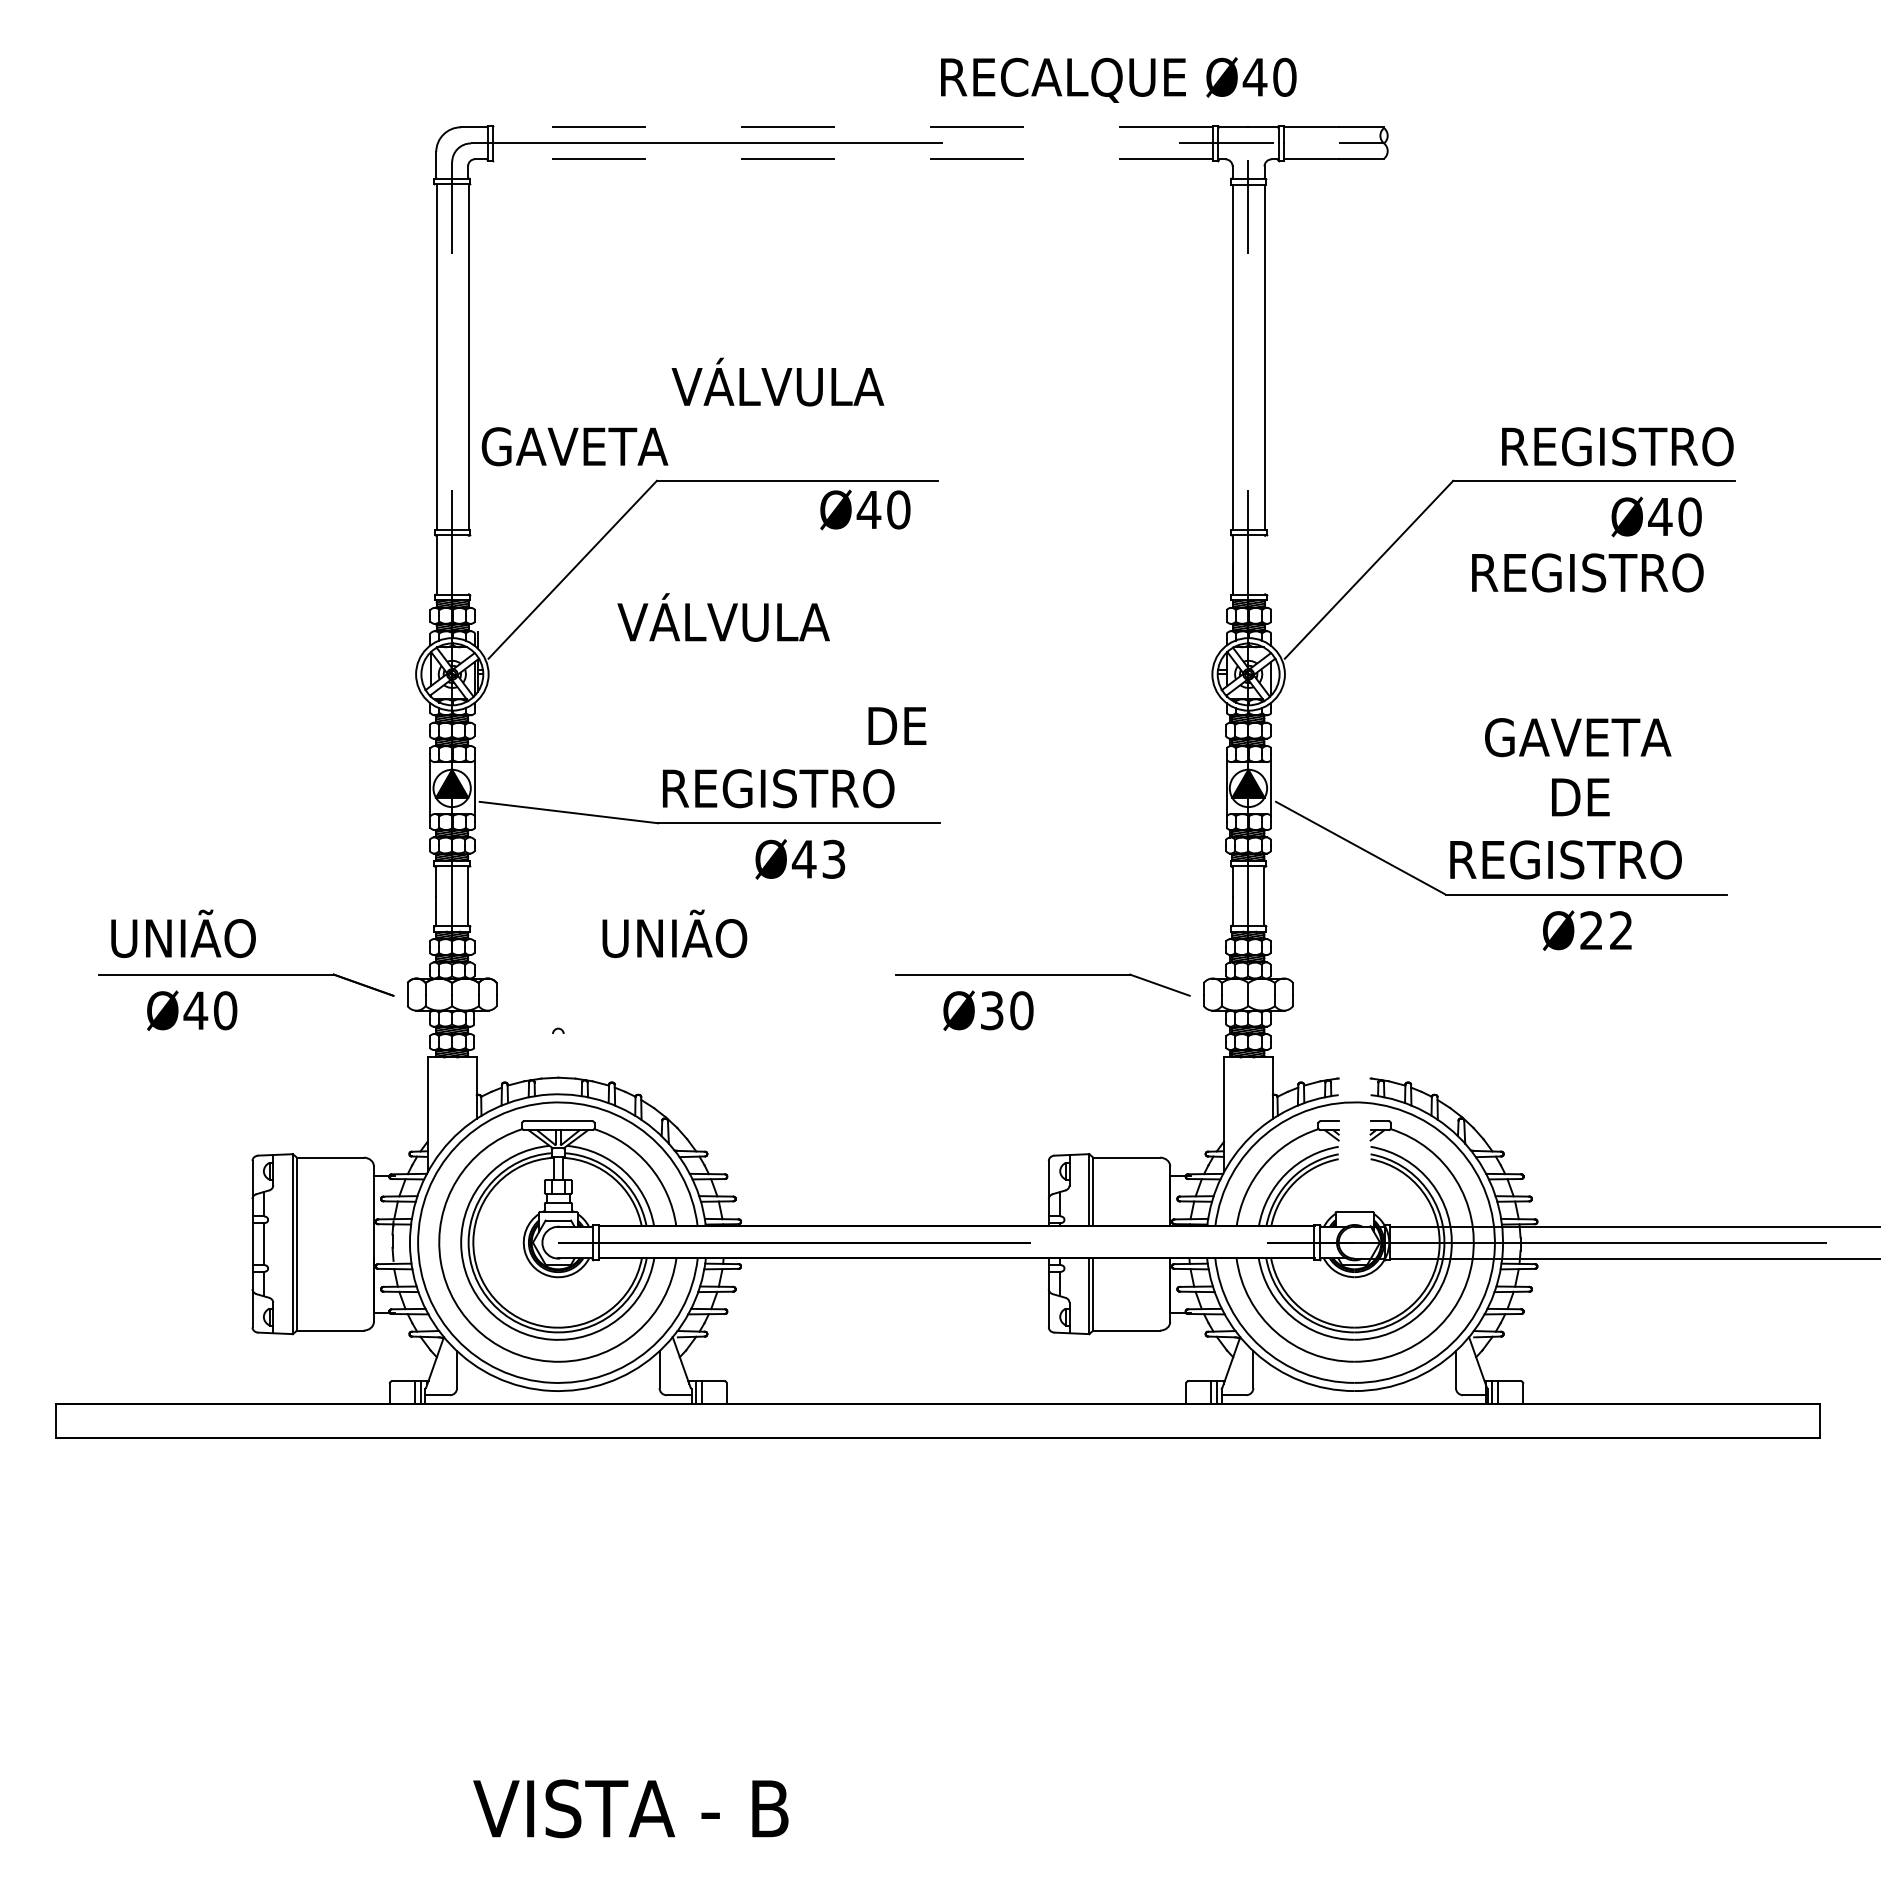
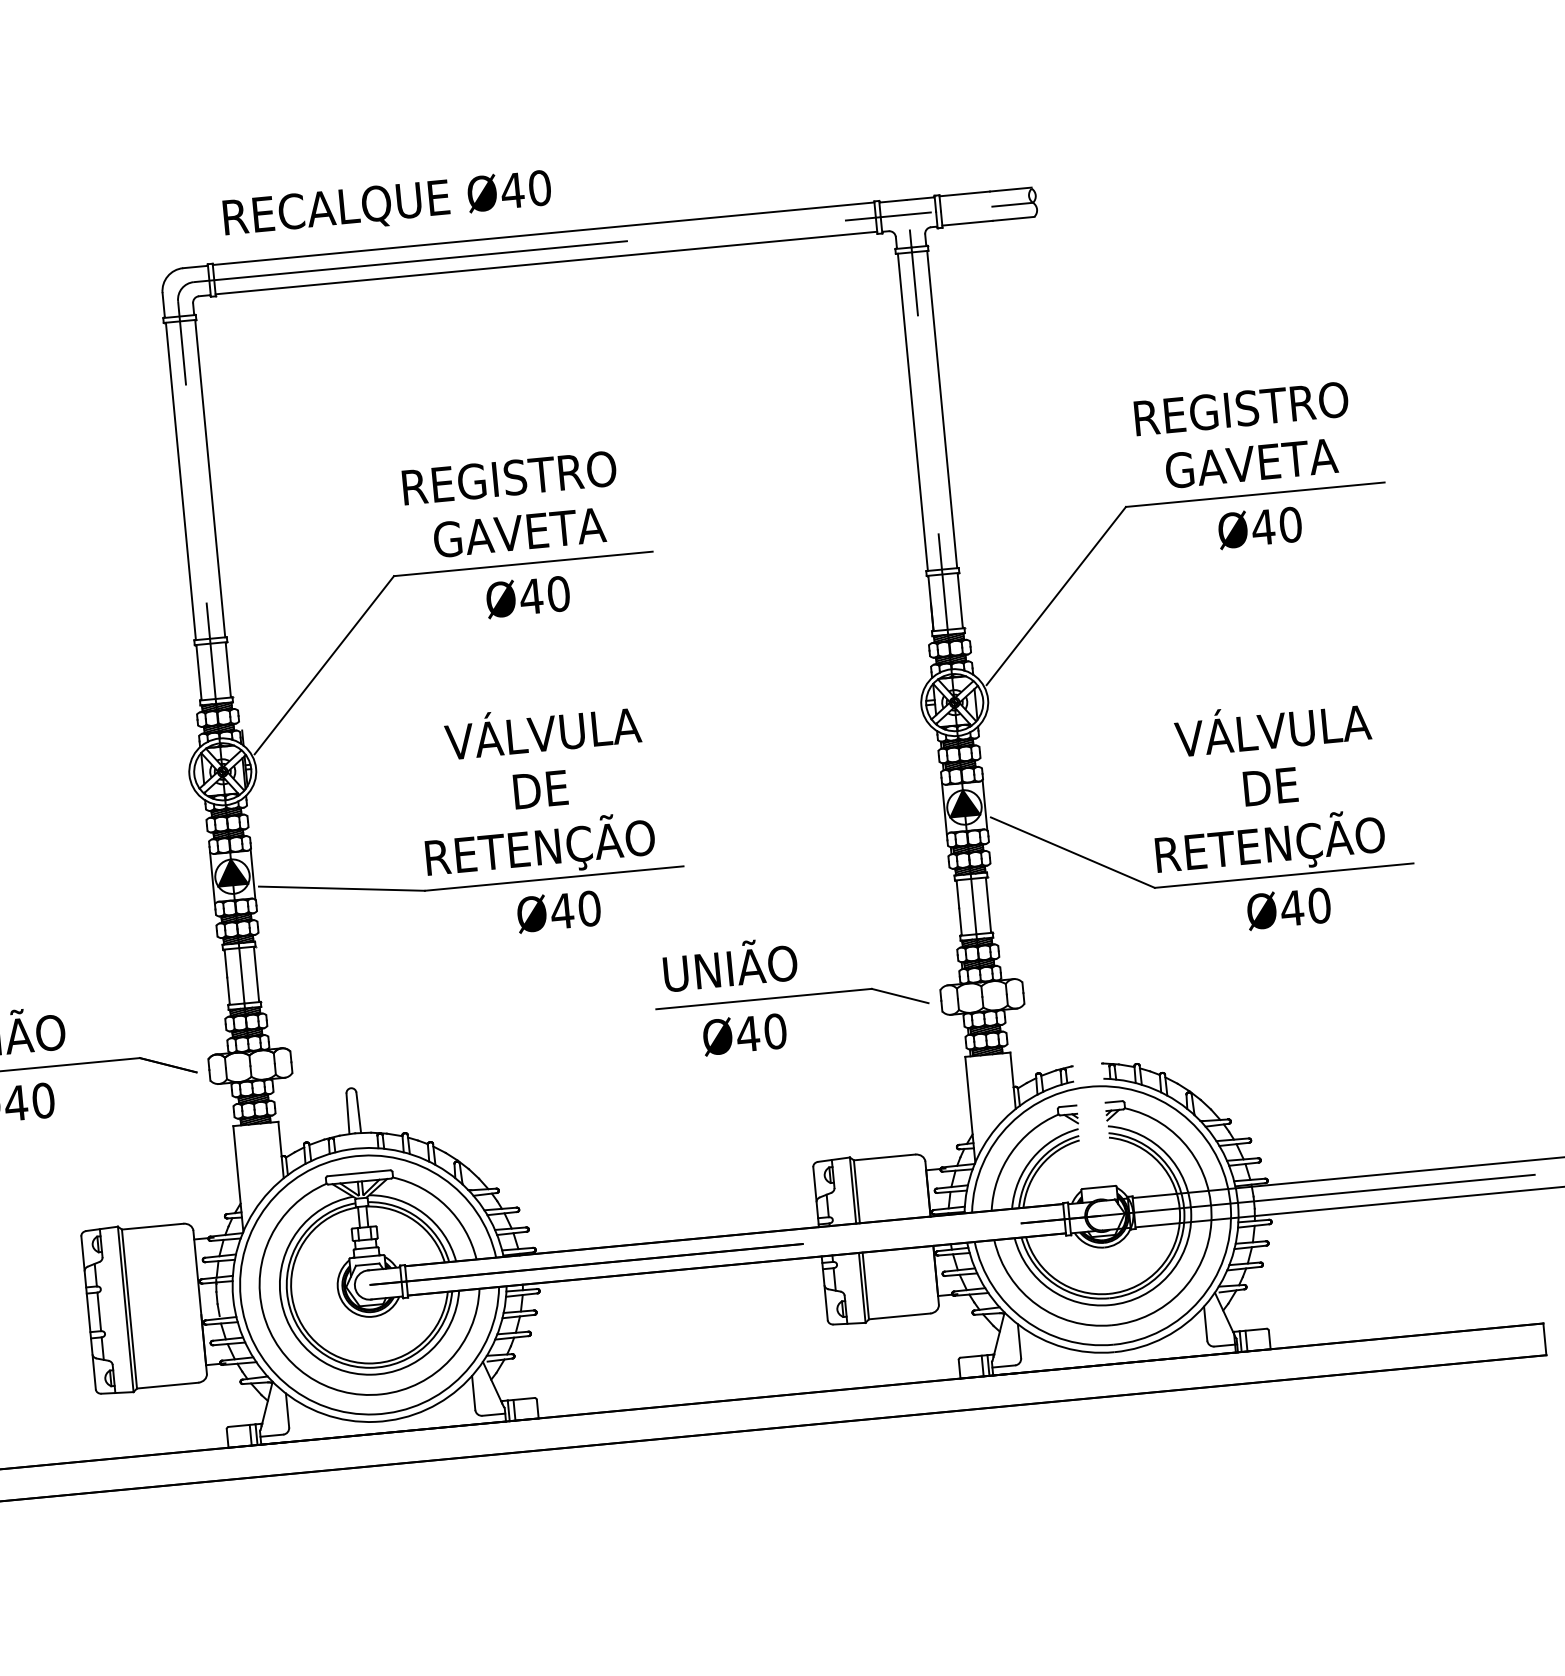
text: (1118, 79) -> (387, 204), moved
line: (853, 126) -> (543, 233), dashed -> solid
line: (853, 158) -> (546, 262), dashed -> solid
text: (789, 381) -> (507, 473), VÁLVULA -> REGISTRO
text: (574, 446) -> (519, 532), moved
text: (1616, 446) -> (1273, 461), REGISTRO -> GAVETA
text: (865, 509) -> (528, 596), moved
text: (1656, 516) -> (1259, 527), moved
line: (468, 564) -> (228, 669), added
line: (1265, 564) -> (960, 600), added
text: (1587, 572) -> (1241, 408), moved
text: (723, 617) -> (542, 729), moved
text: (897, 725) -> (540, 789), moved
text: (1589, 732) -> (1273, 726), GAVETA -> VÁLVULA
text: (815, 788) -> (566, 845), REGISTRO -> RETENÇÃO
text: (833, 858) -> (589, 907), Ø43 -> Ø40
text: (1602, 859) -> (1296, 842), REGISTRO -> RETENÇÃO
text: (1606, 930) -> (1305, 906), Ø22 -> Ø40
text: (674, 933) -> (729, 964), moved
text: (991, 1010) -> (747, 1033), Ø30 -> Ø40
line: (552, 1055) -> (347, 1113), added
line: (563, 1055) -> (358, 1112), added

